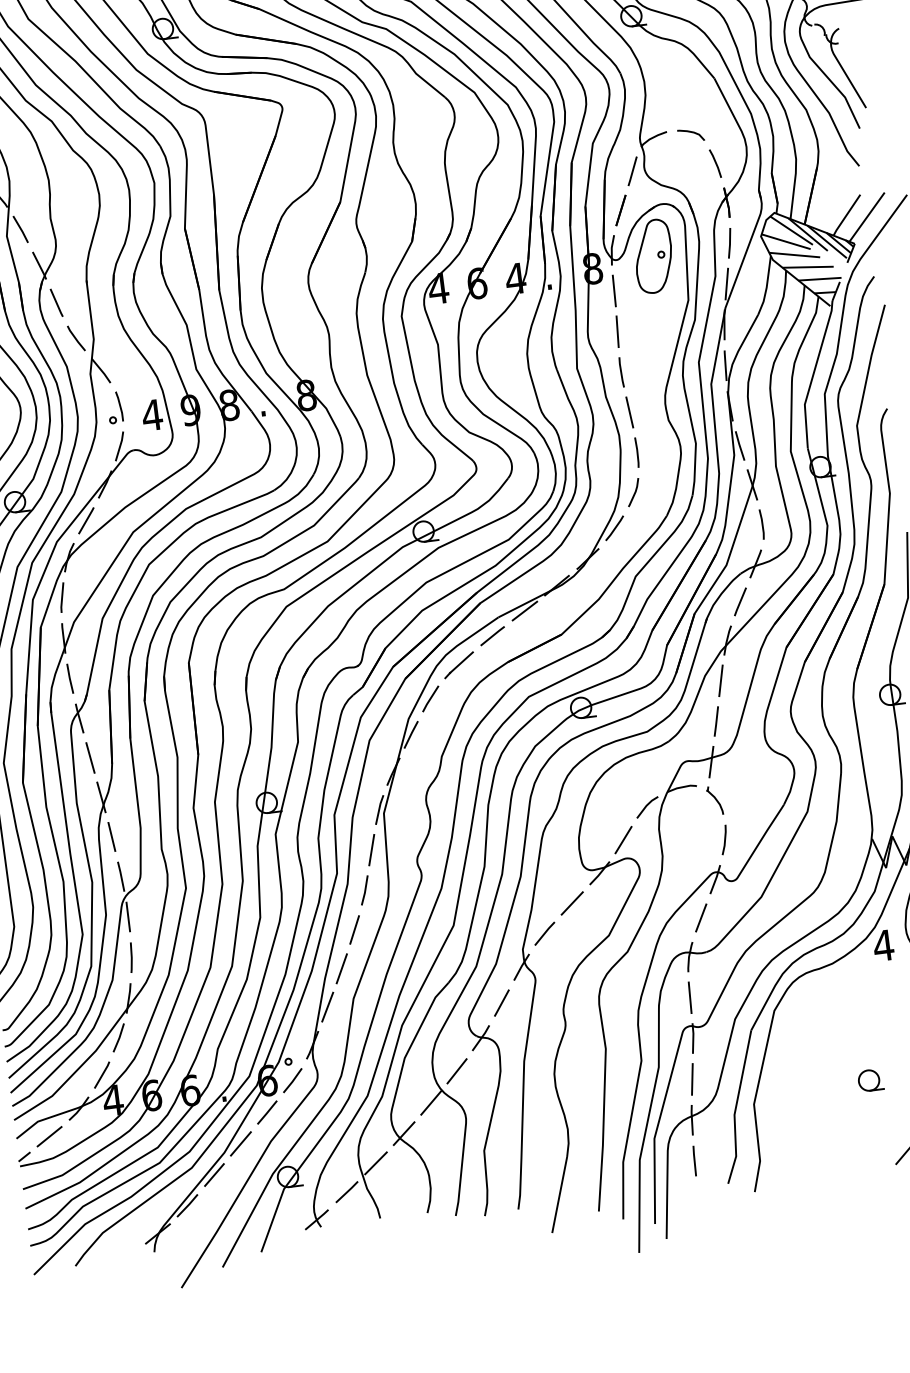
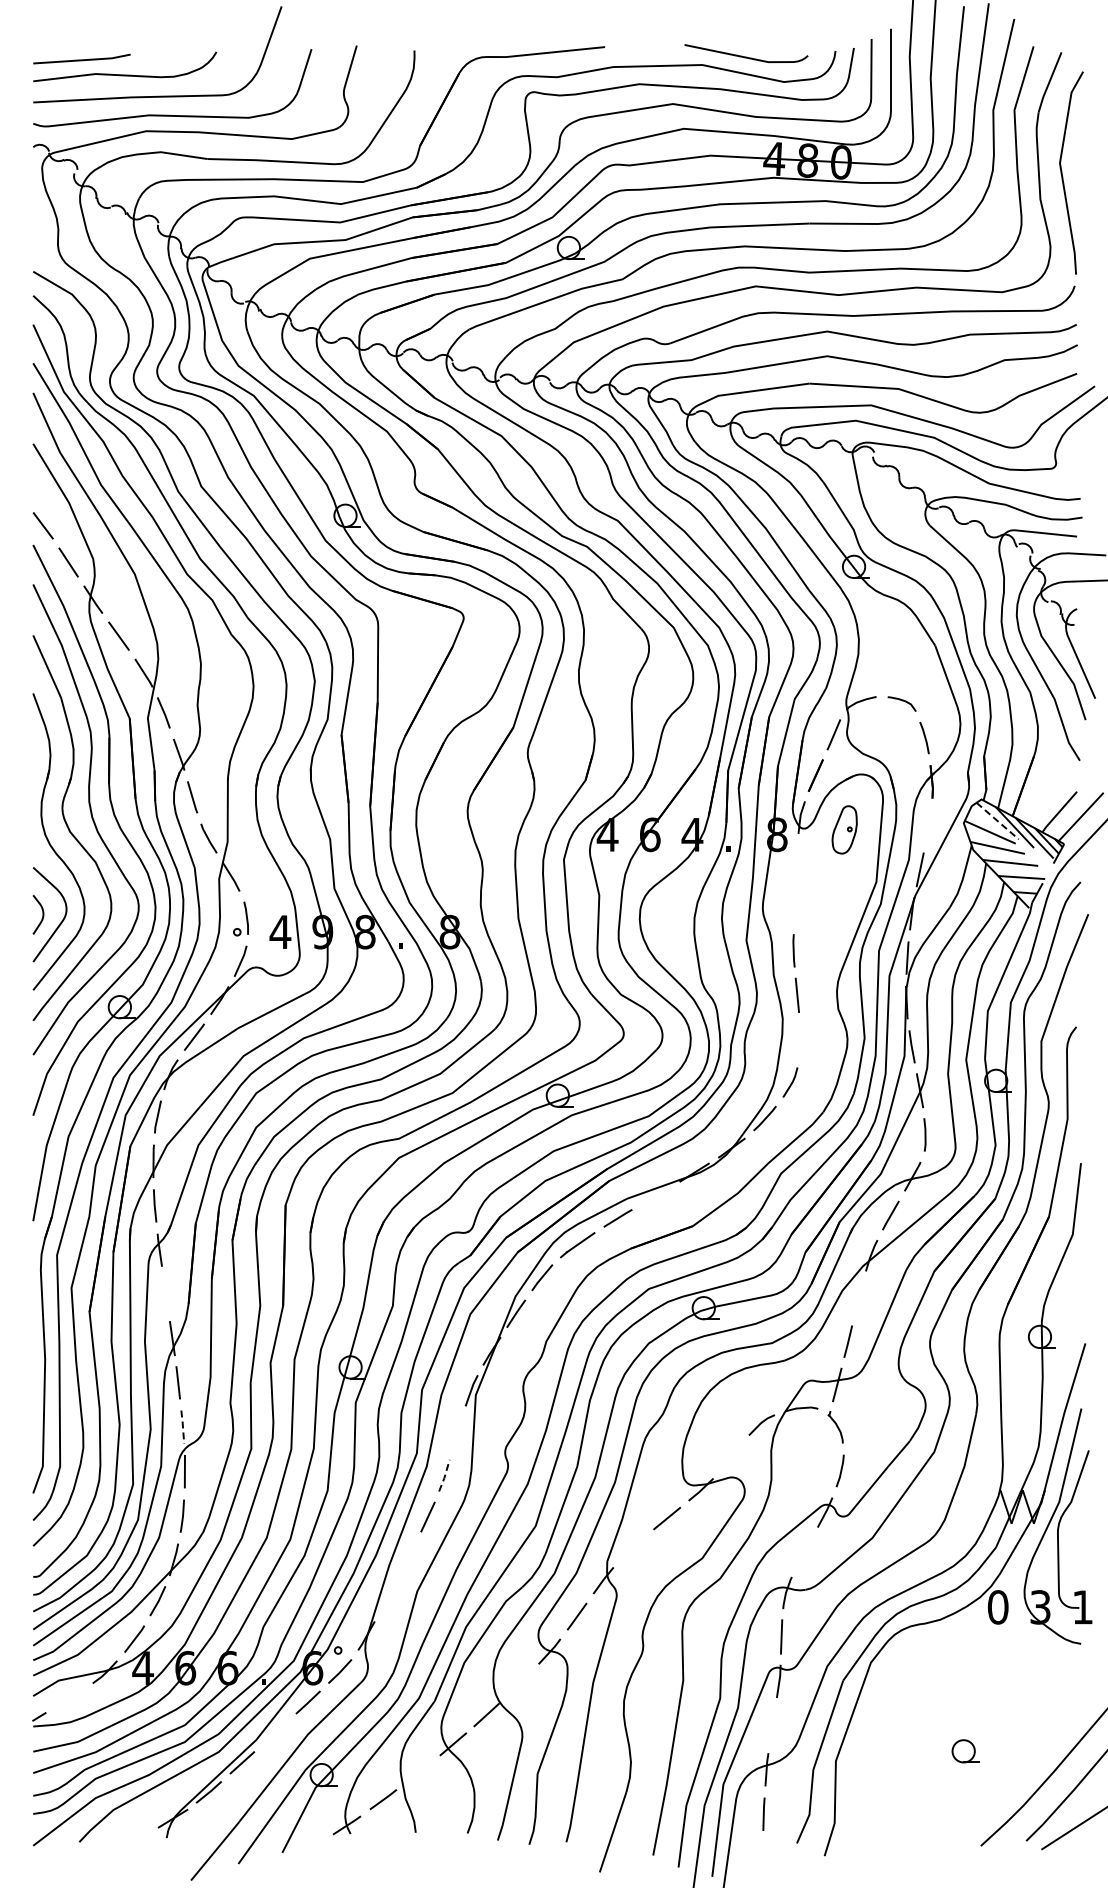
line: (791, 231) -> (997, 821), solid -> dashed
line: (729, 242) -> (928, 825), removed
part: (653, 256) -> (844, 829), size x0.6
line: (614, 290) -> (797, 861), removed
line: (617, 331) -> (795, 906), removed
line: (636, 452) -> (799, 1039), removed
line: (524, 611) -> (655, 1195), removed
line: (720, 681) -> (858, 1298), removed
line: (89, 757) -> (165, 1293), removed
line: (622, 840) -> (730, 1457), removed
line: (371, 850) -> (457, 1433), removed
line: (120, 876) -> (182, 1426), solid -> dashed
line: (364, 891) -> (444, 1476), solid -> dashed
line: (701, 918) -> (804, 1552), removed
line: (544, 933) -> (632, 1547), removed
text: (883, 945) -> (997, 1607), 4 -> 0
line: (341, 968) -> (408, 1557), removed
line: (327, 1006) -> (388, 1596), removed
line: (457, 1070) -> (519, 1683), removed
line: (692, 1079) -> (772, 1725), removed
line: (49, 1136) -> (69, 1698), removed
line: (240, 1143) -> (274, 1732), removed
line: (375, 1163) -> (418, 1772), removed

